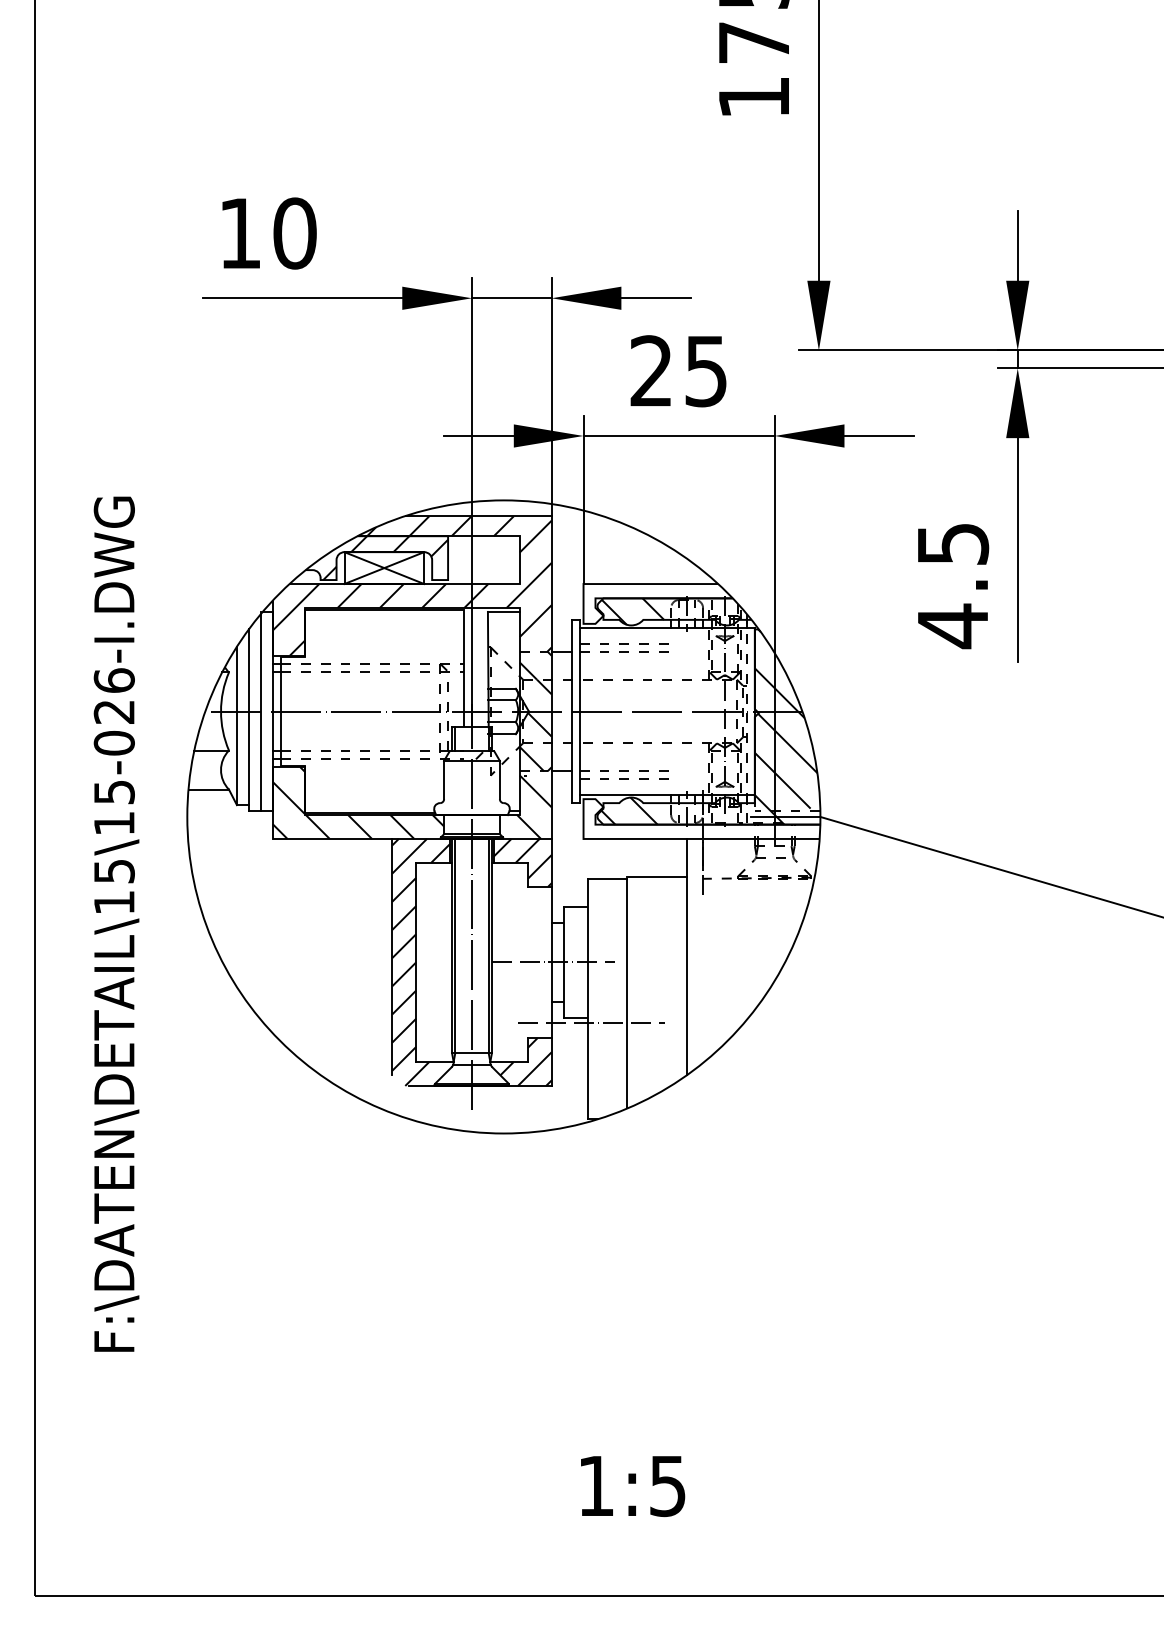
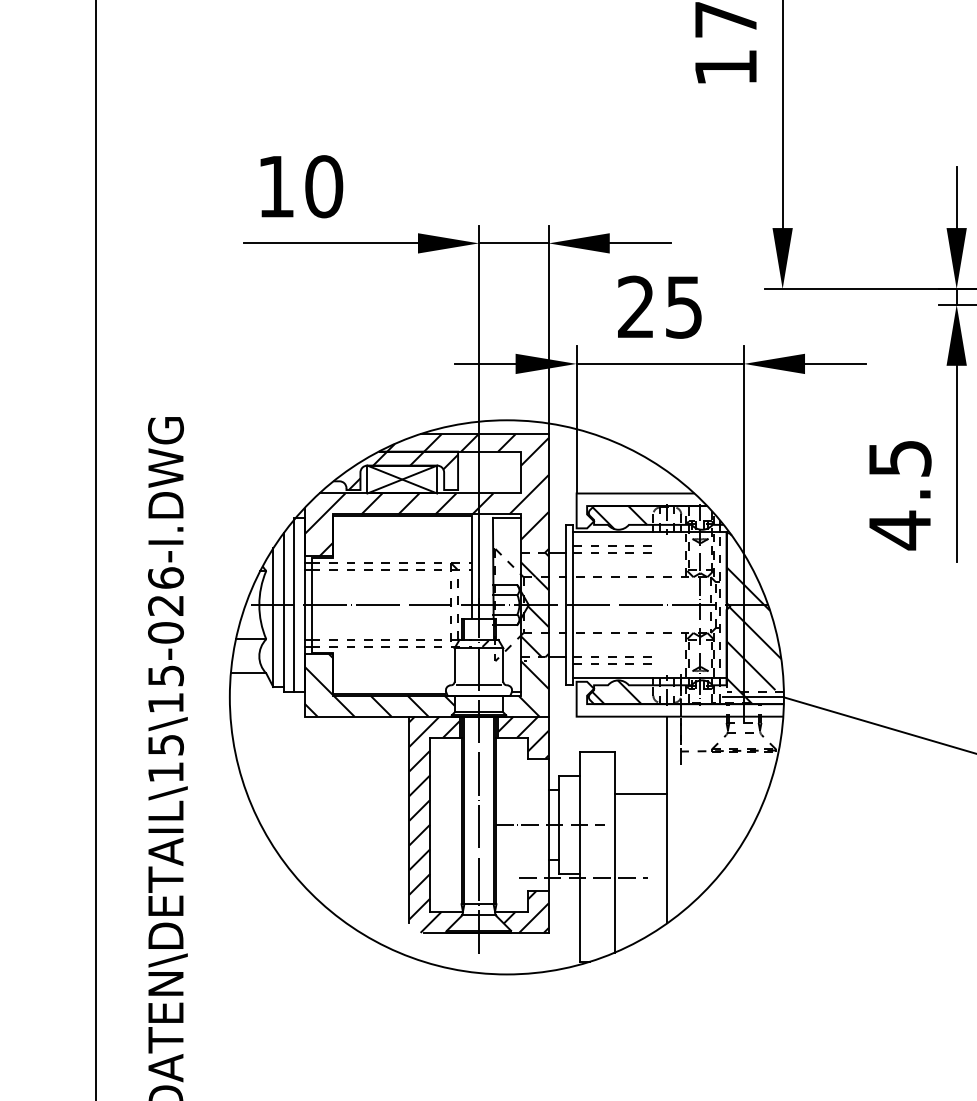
line: (471, 803) -> (478, 685), added
line: (657, 876) -> (641, 794), moved

